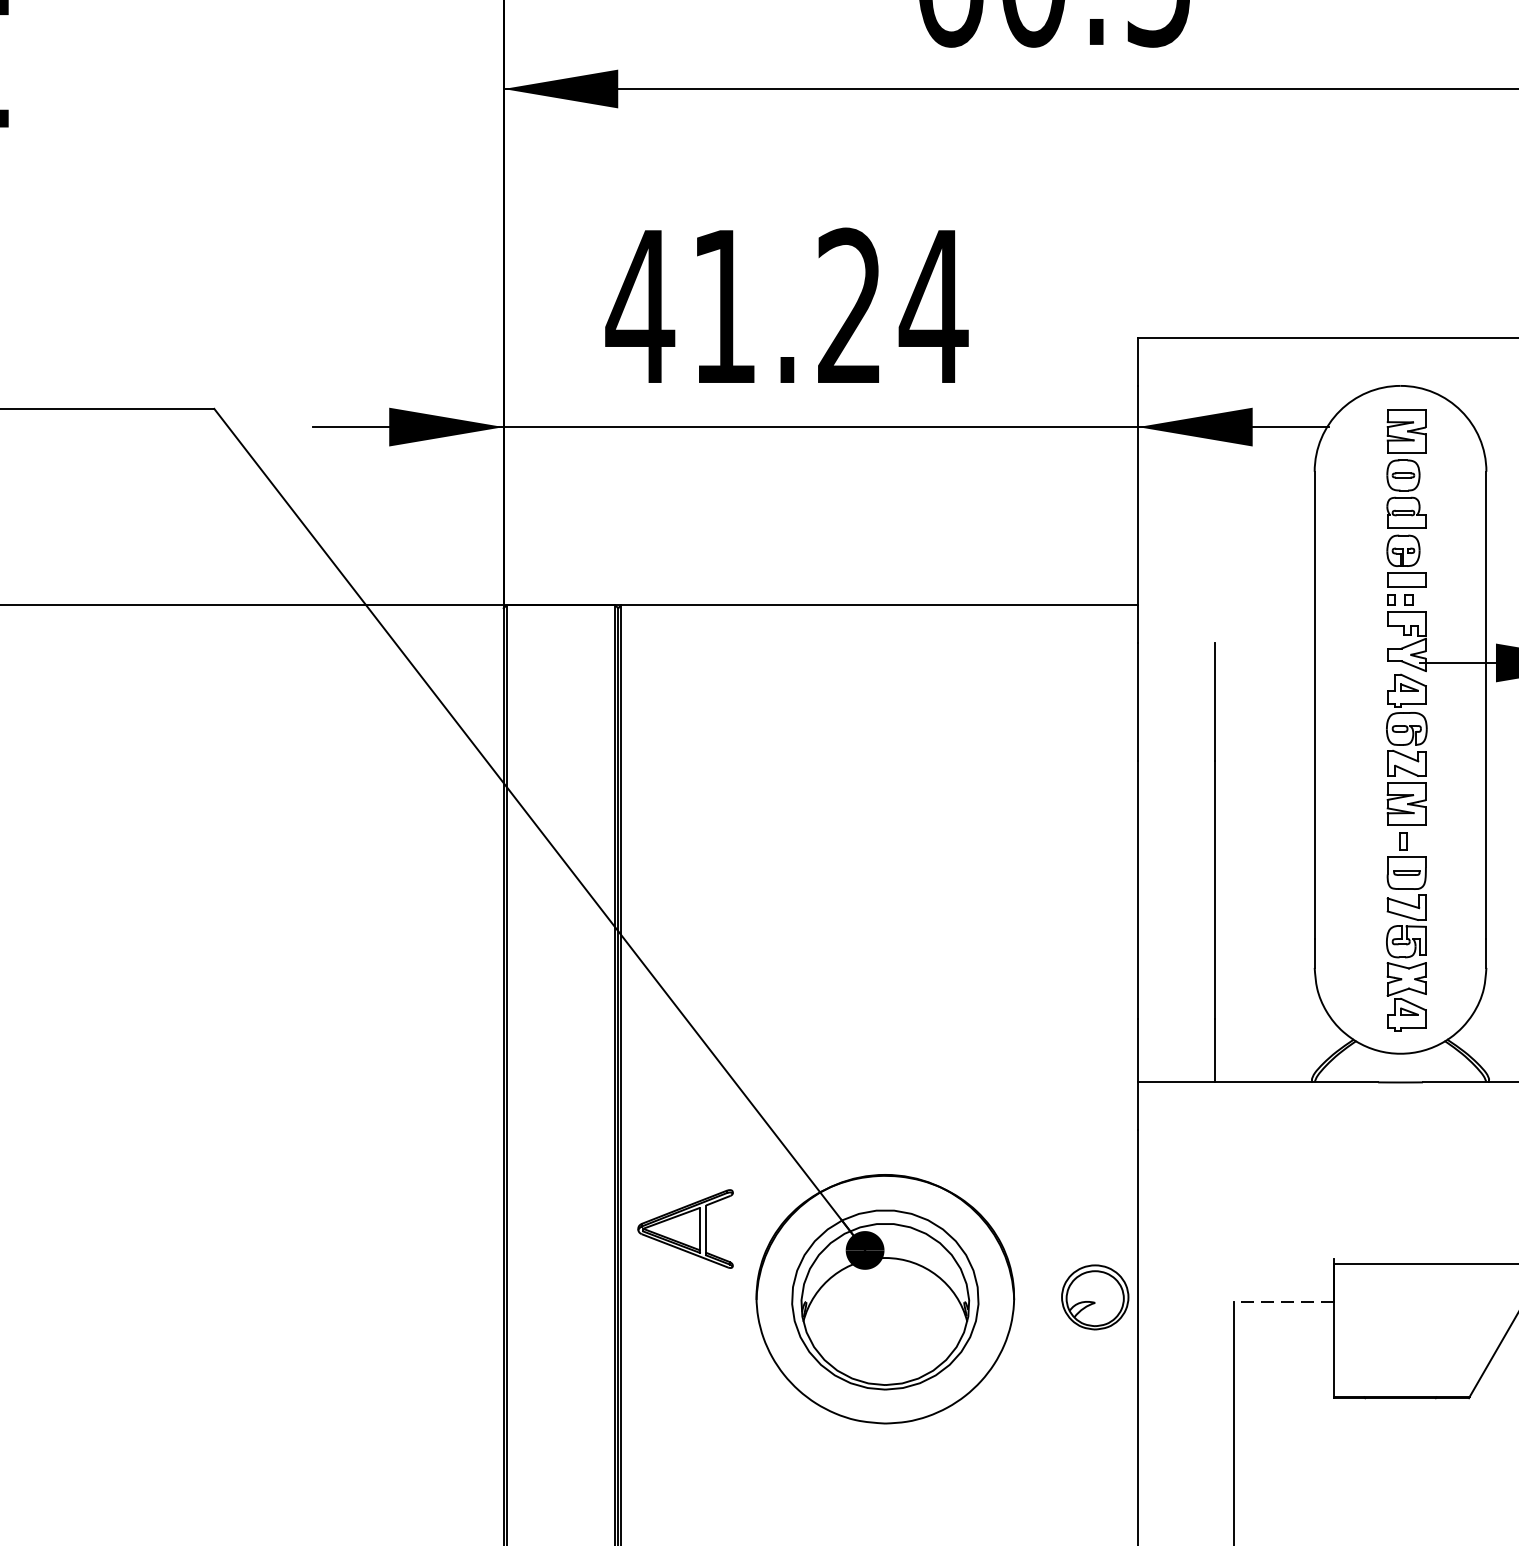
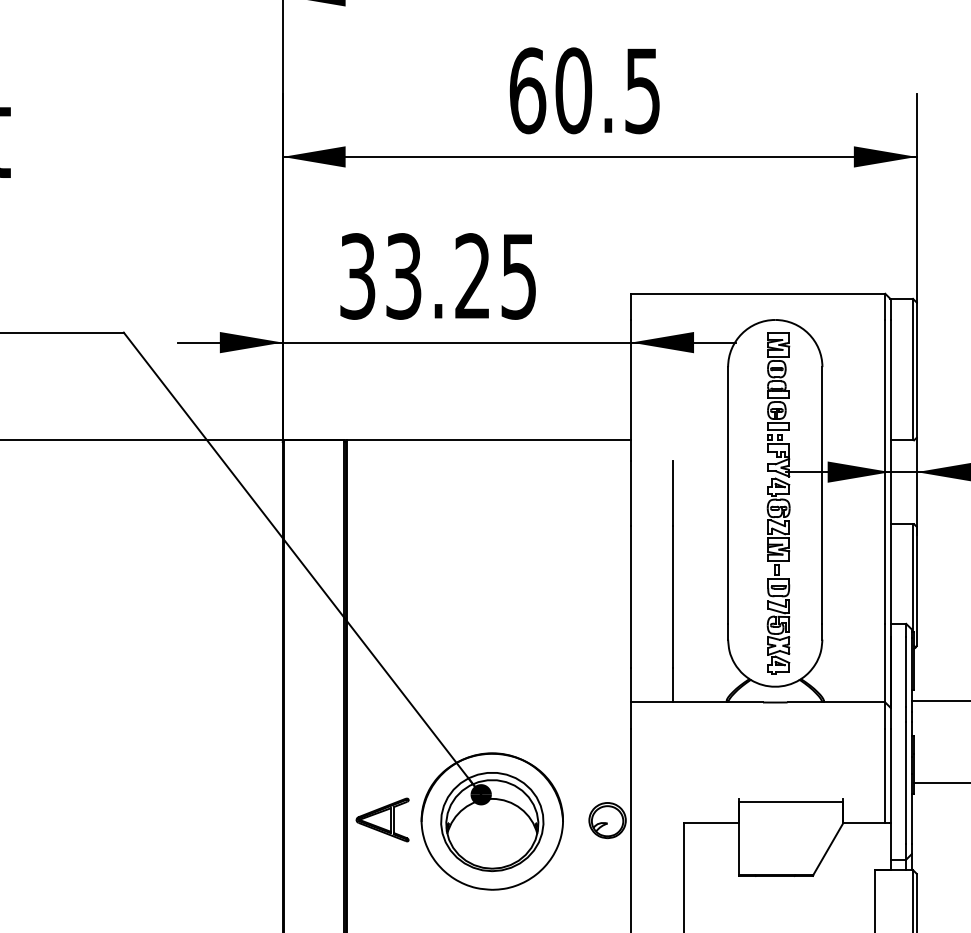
text: (787, 306) -> (438, 276), 41.24 -> 33.25
part: (685, 1228) -> (382, 819), moved
line: (1284, 1300) -> (711, 822), dashed -> solid

